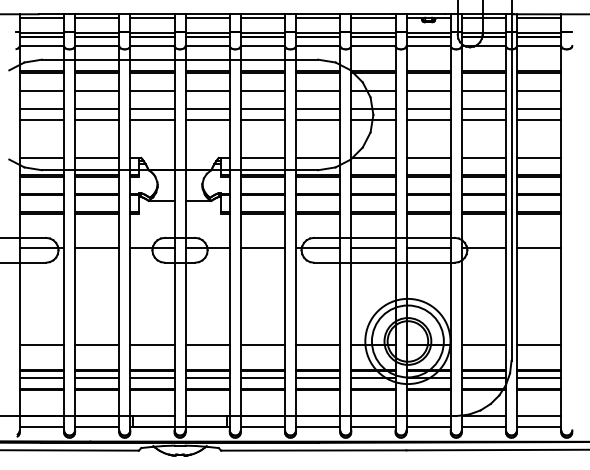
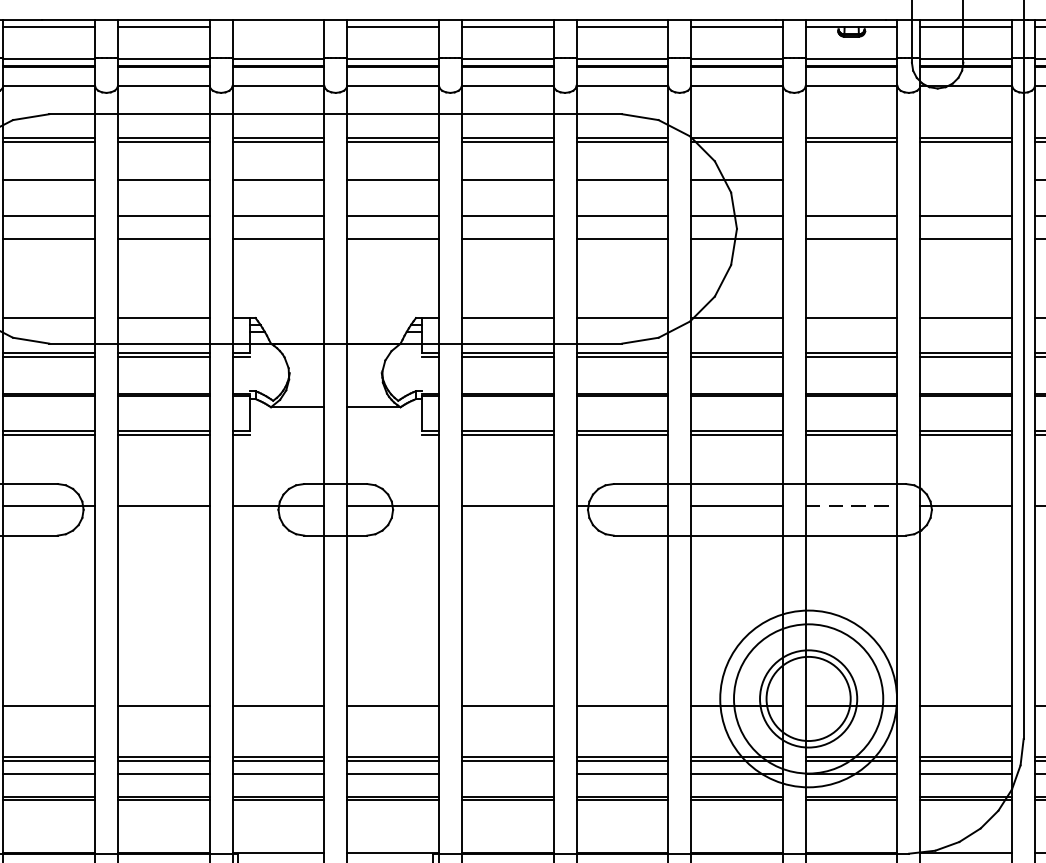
line: (152, 17) -> (278, 26), removed
line: (428, 91) -> (851, 180), removed
line: (483, 91) -> (965, 180), removed
line: (429, 248) -> (853, 506), solid -> dashed
line: (262, 377) -> (506, 773), removed

